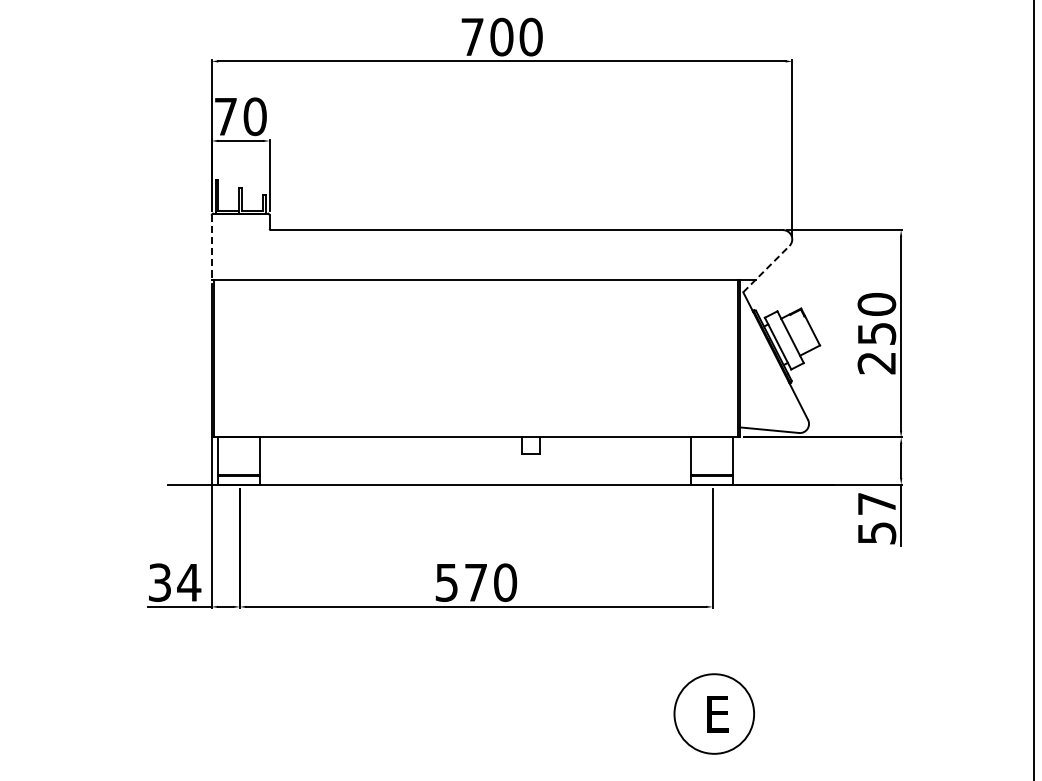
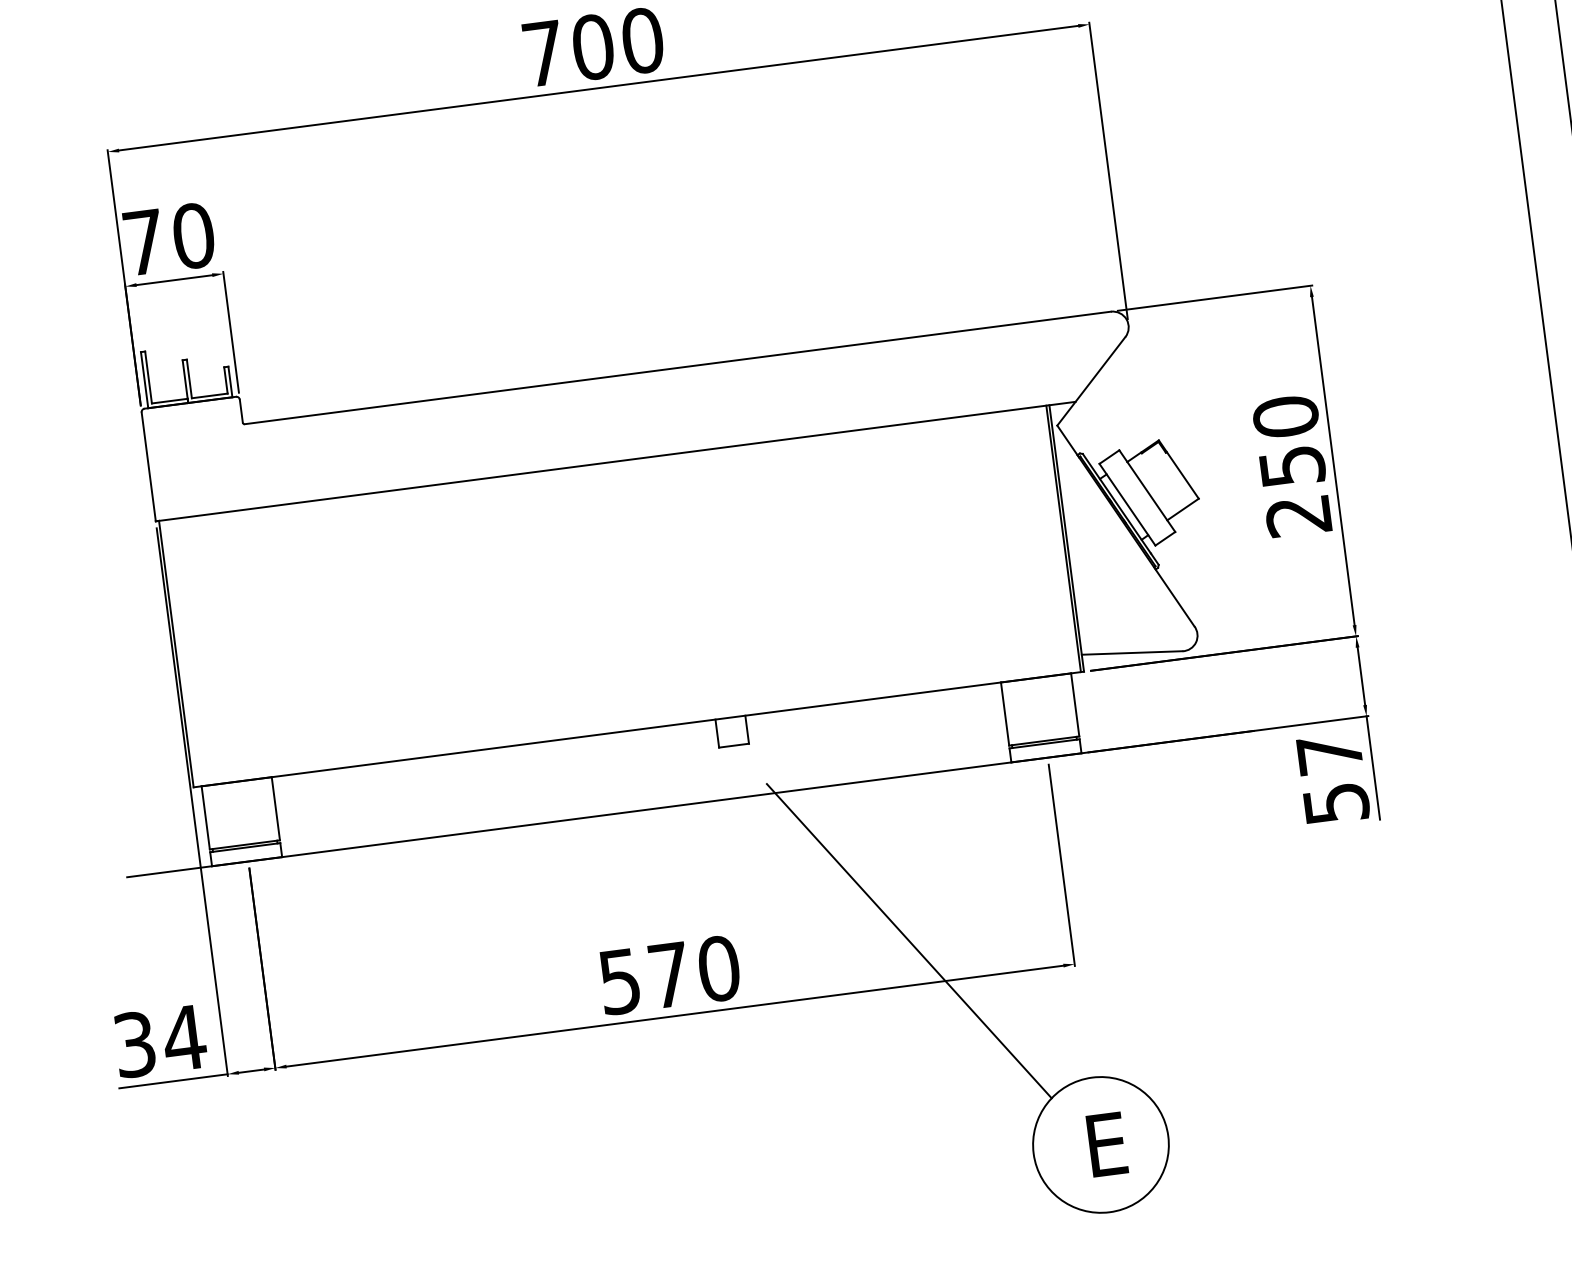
line: (211, 248) -> (148, 468), dashed -> solid
line: (766, 269) -> (1091, 381), dashed -> solid
line: (618, 580) -> (909, 940), added

